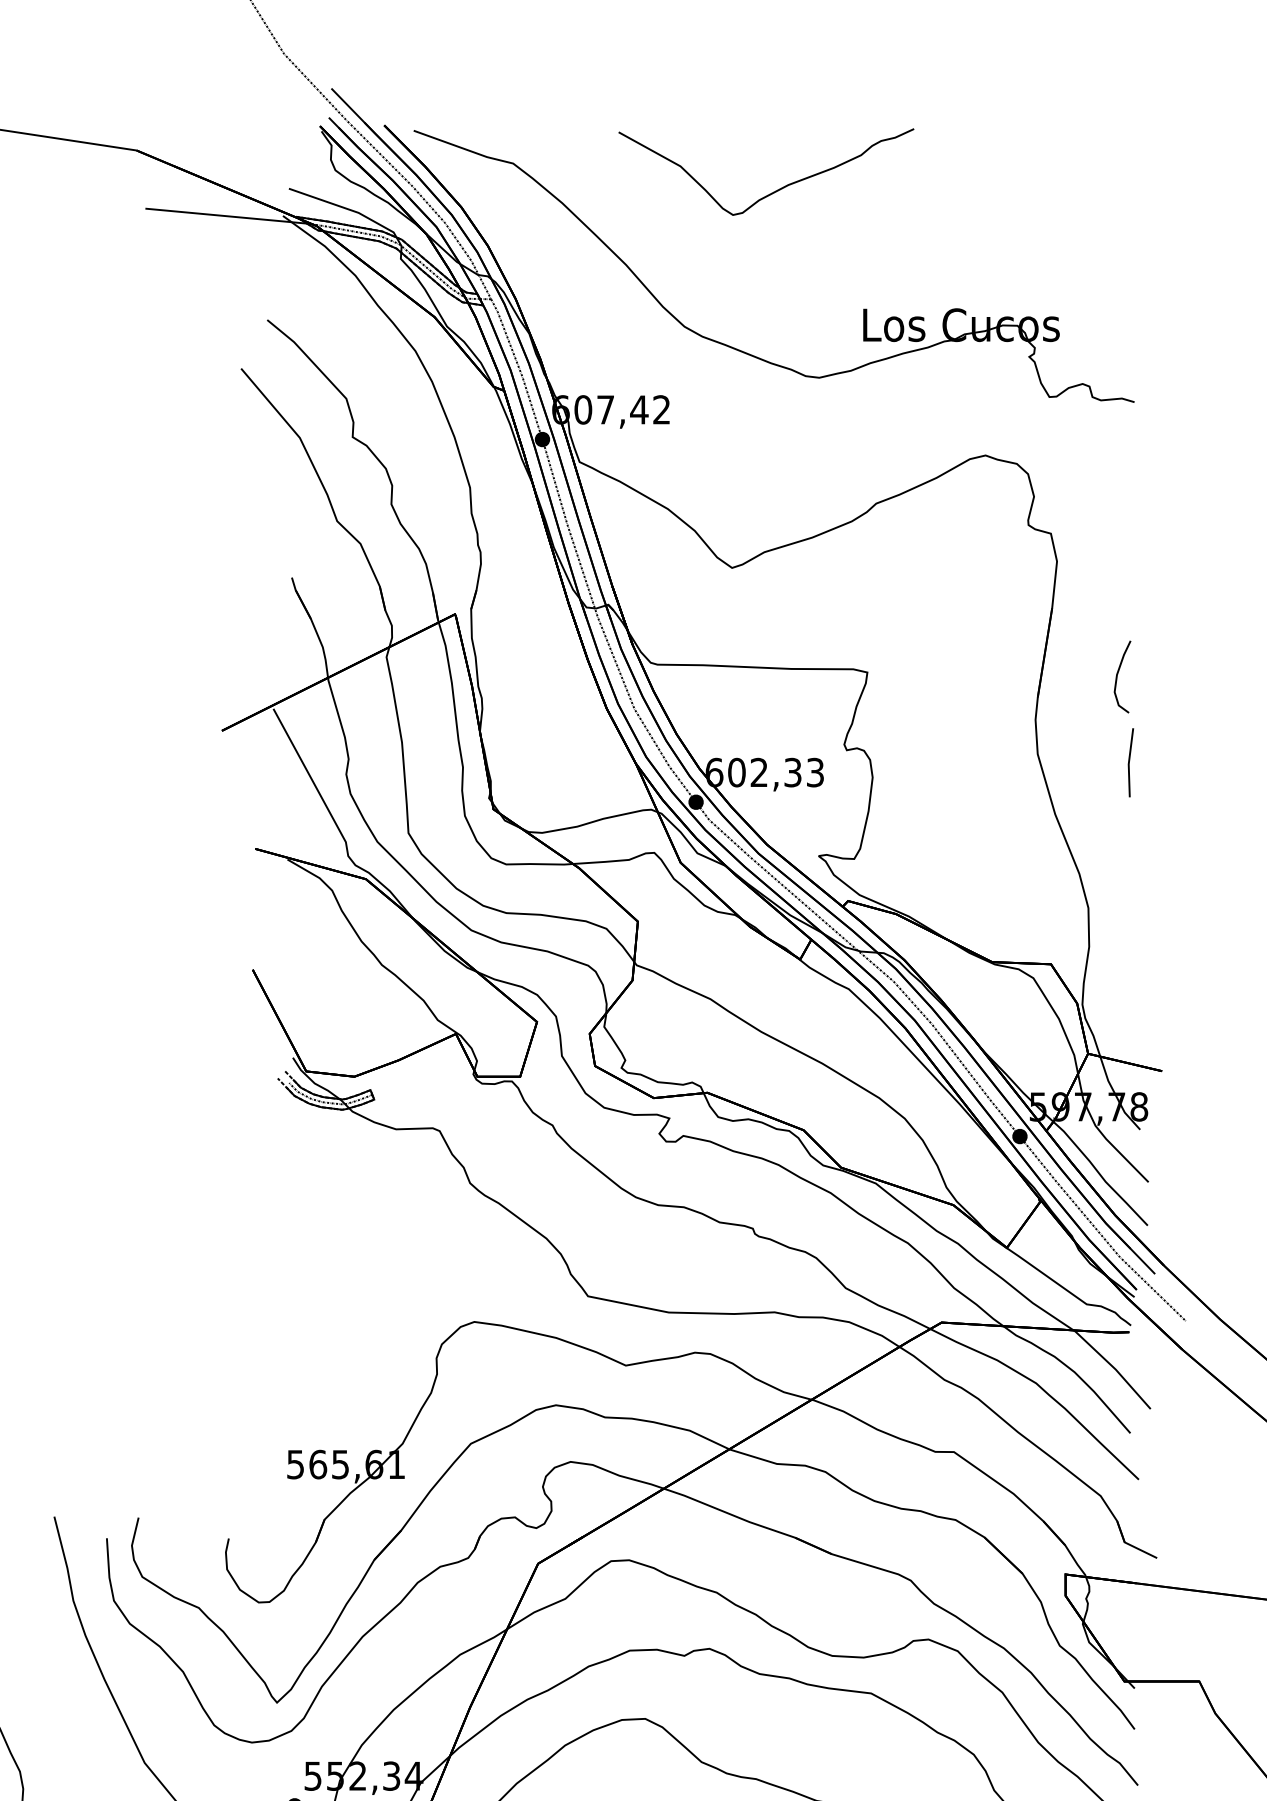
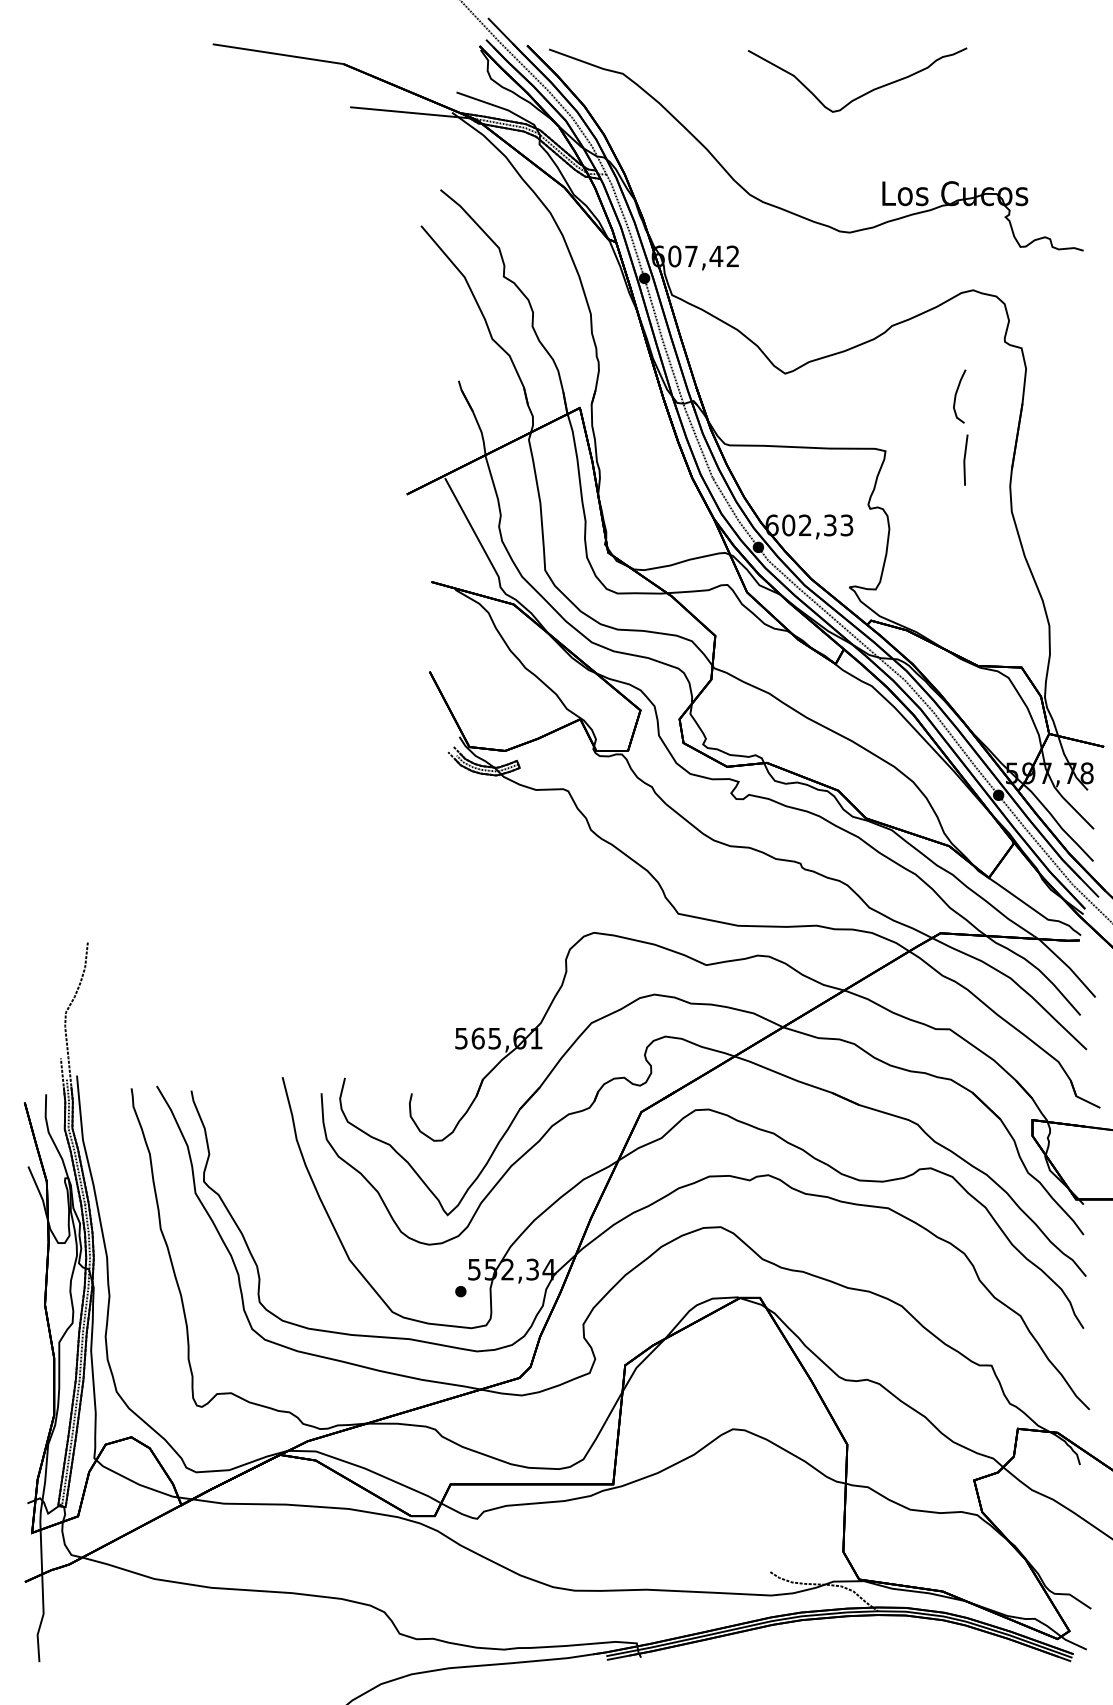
curve: (775, 190) -> (864, 93), moved
part: (1123, 718) -> (960, 427), moved

